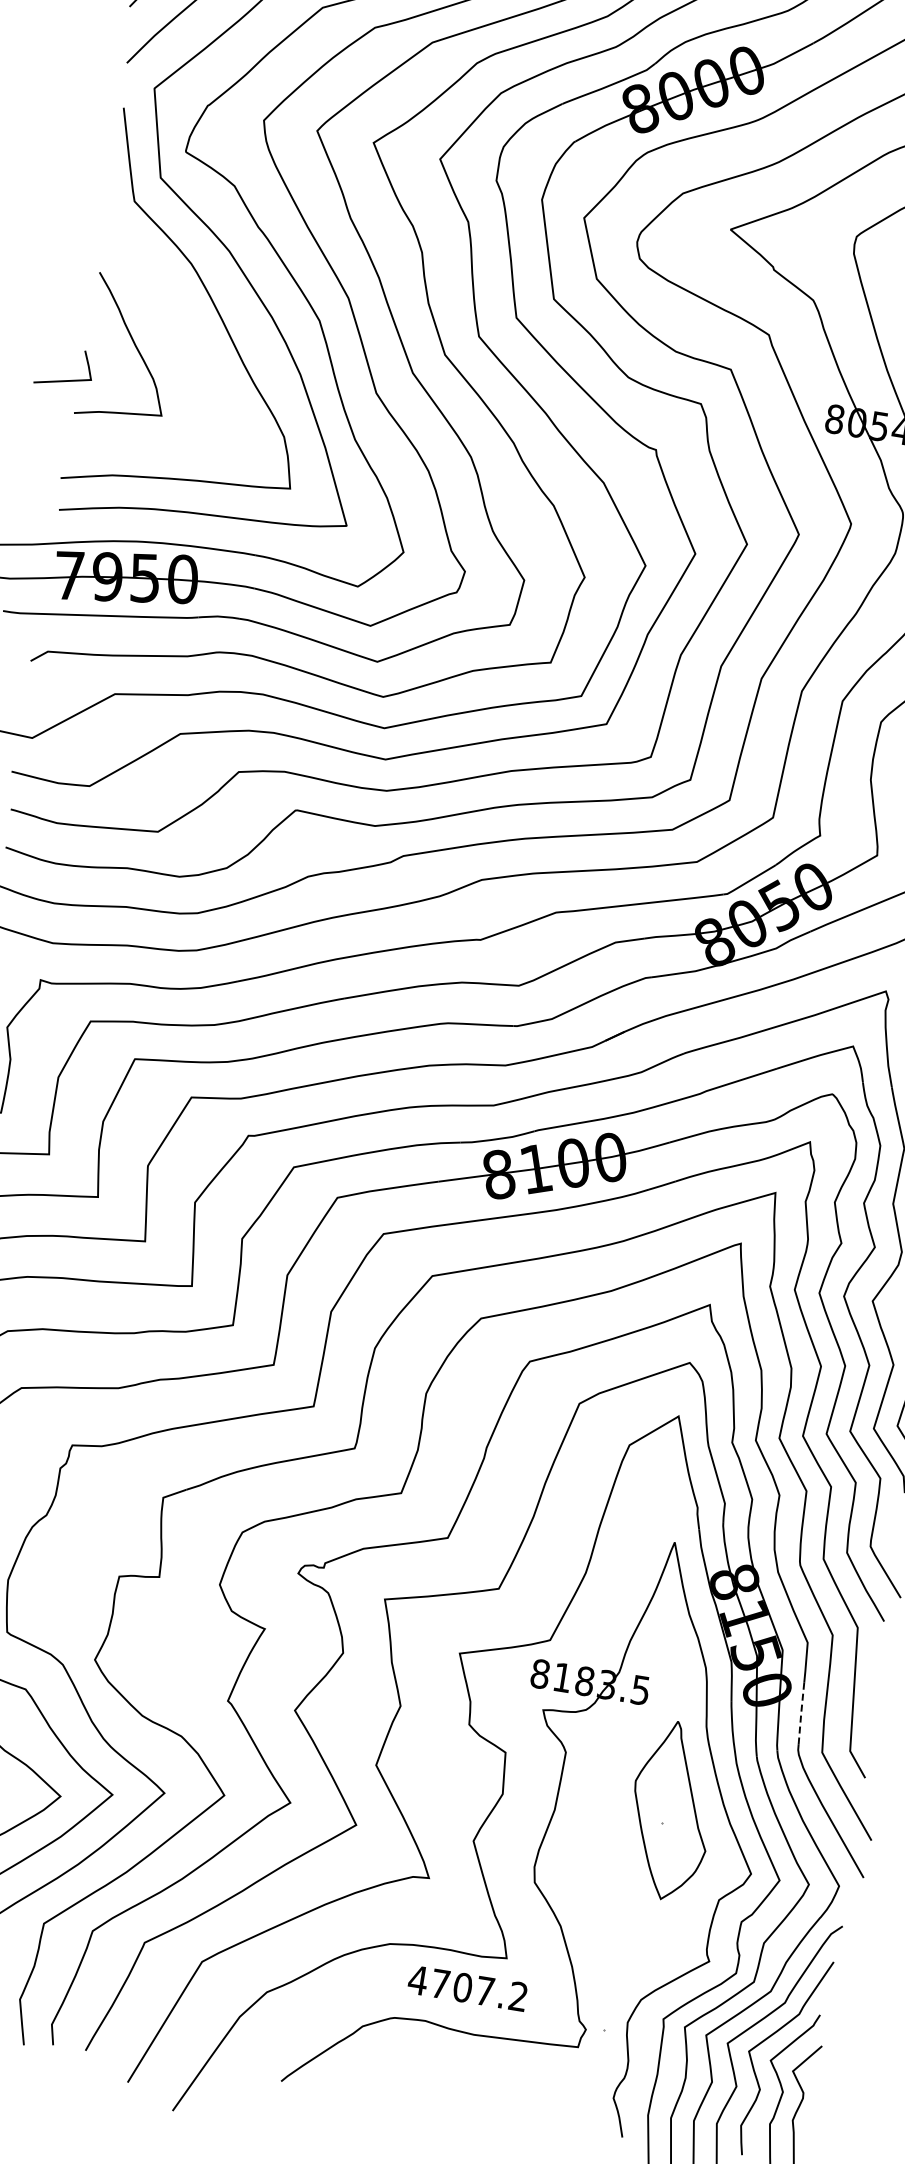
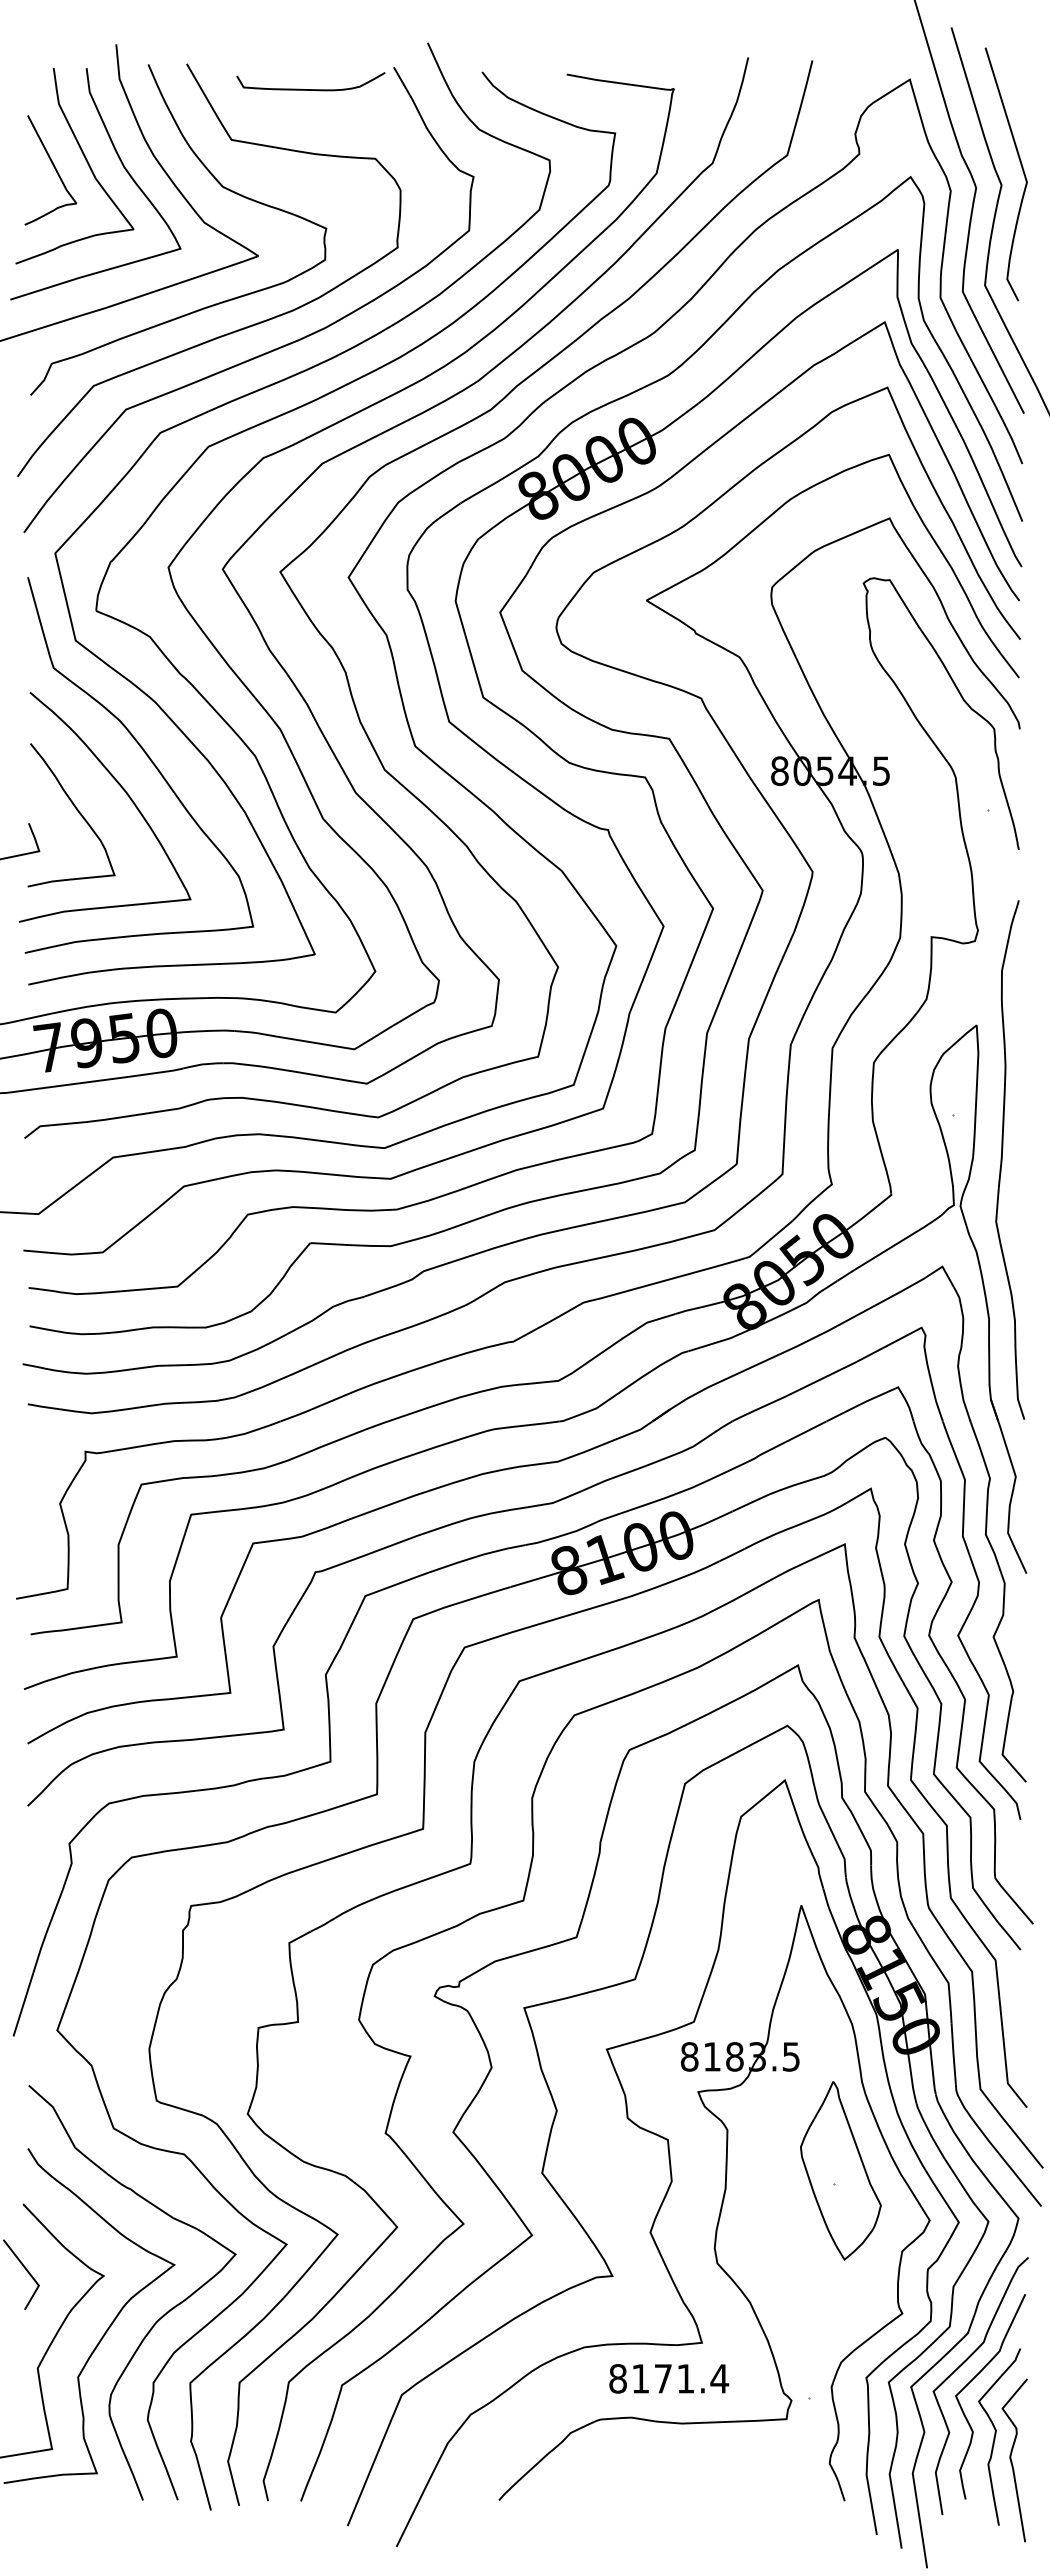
curve: (185, 336) -> (125, 793), added
line: (801, 1712) -> (953, 2053), dashed -> solid
text: (468, 1988) -> (668, 2378), 4707.2 -> 8171.4

